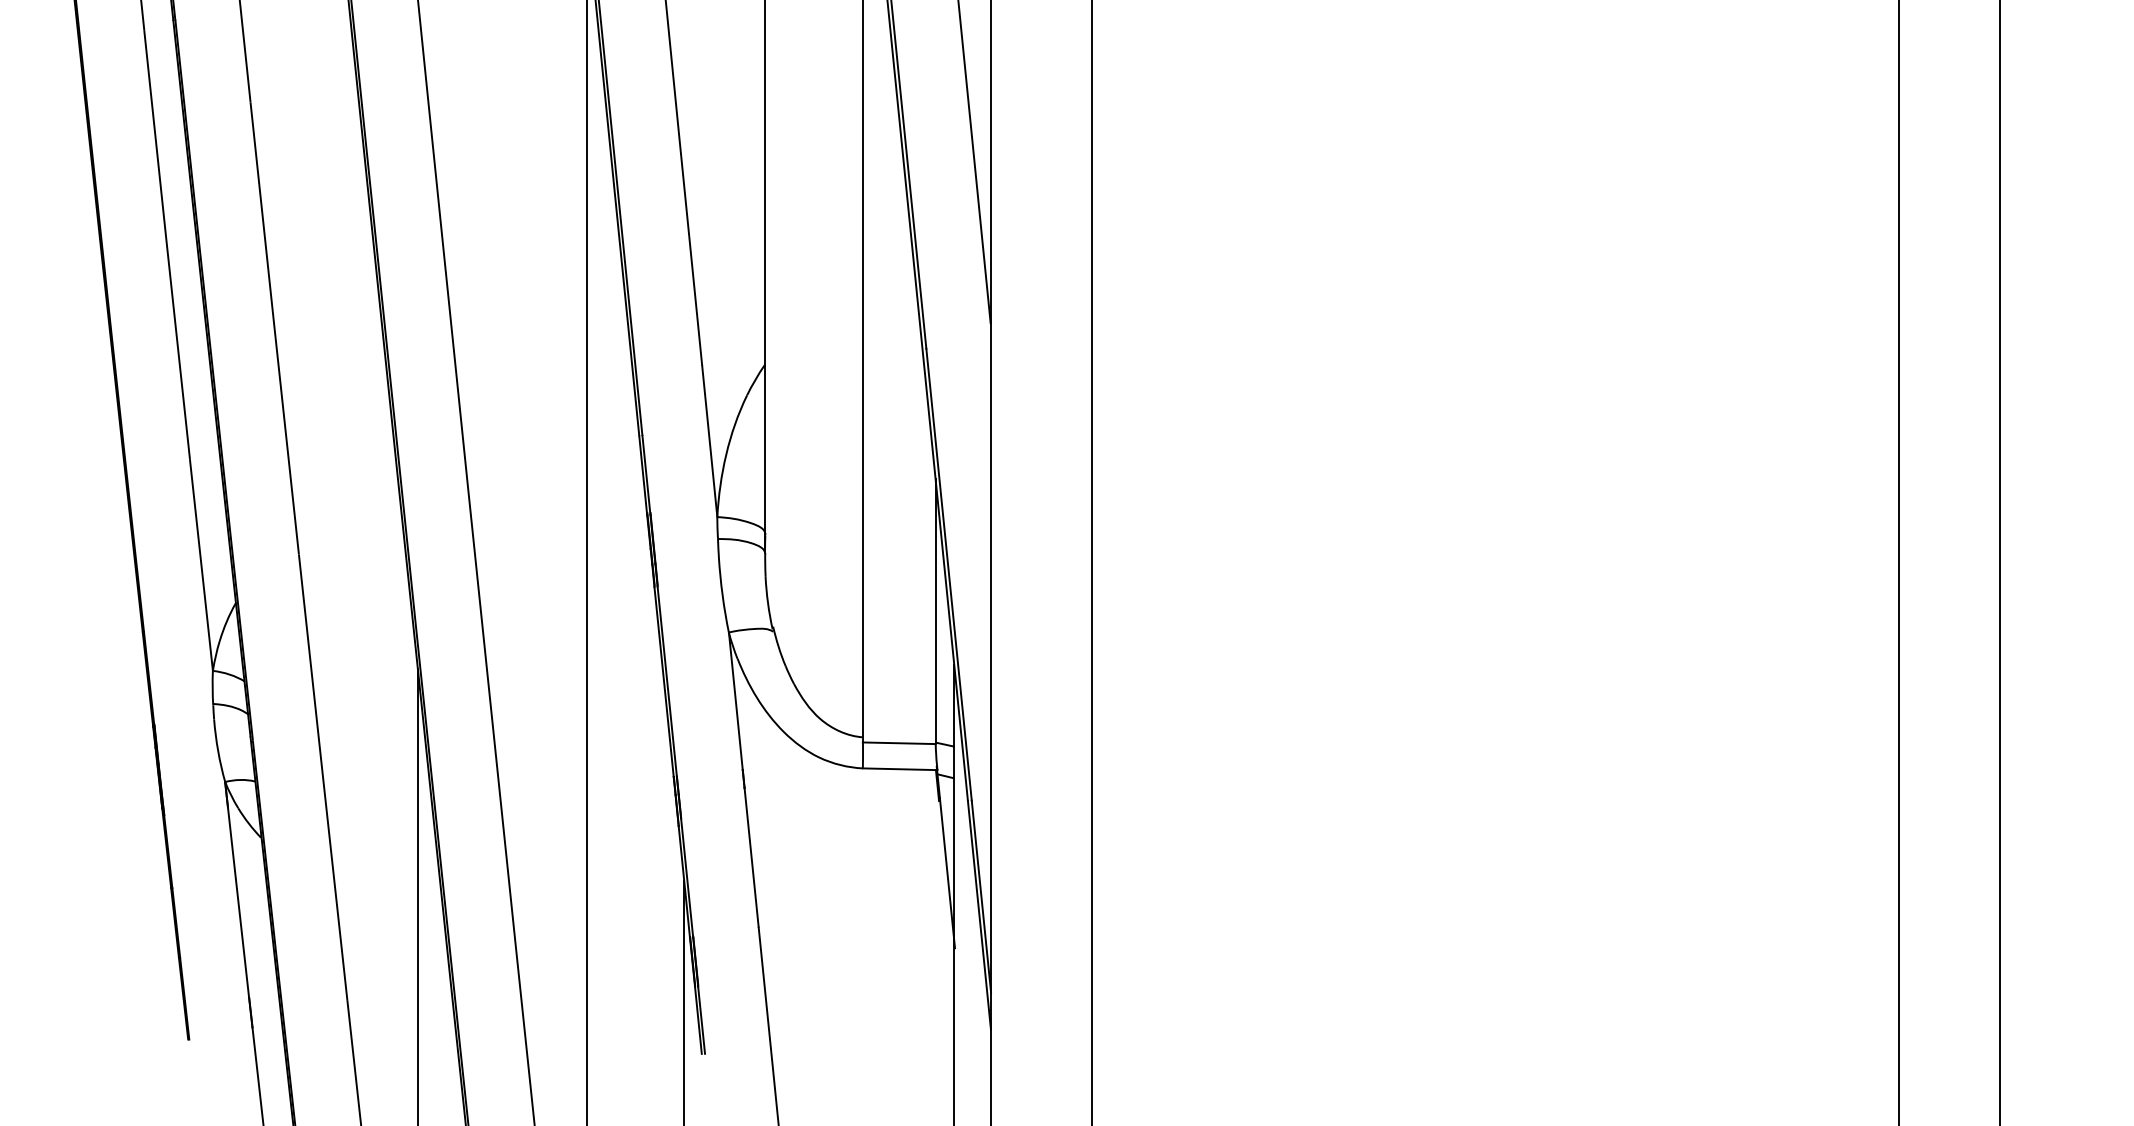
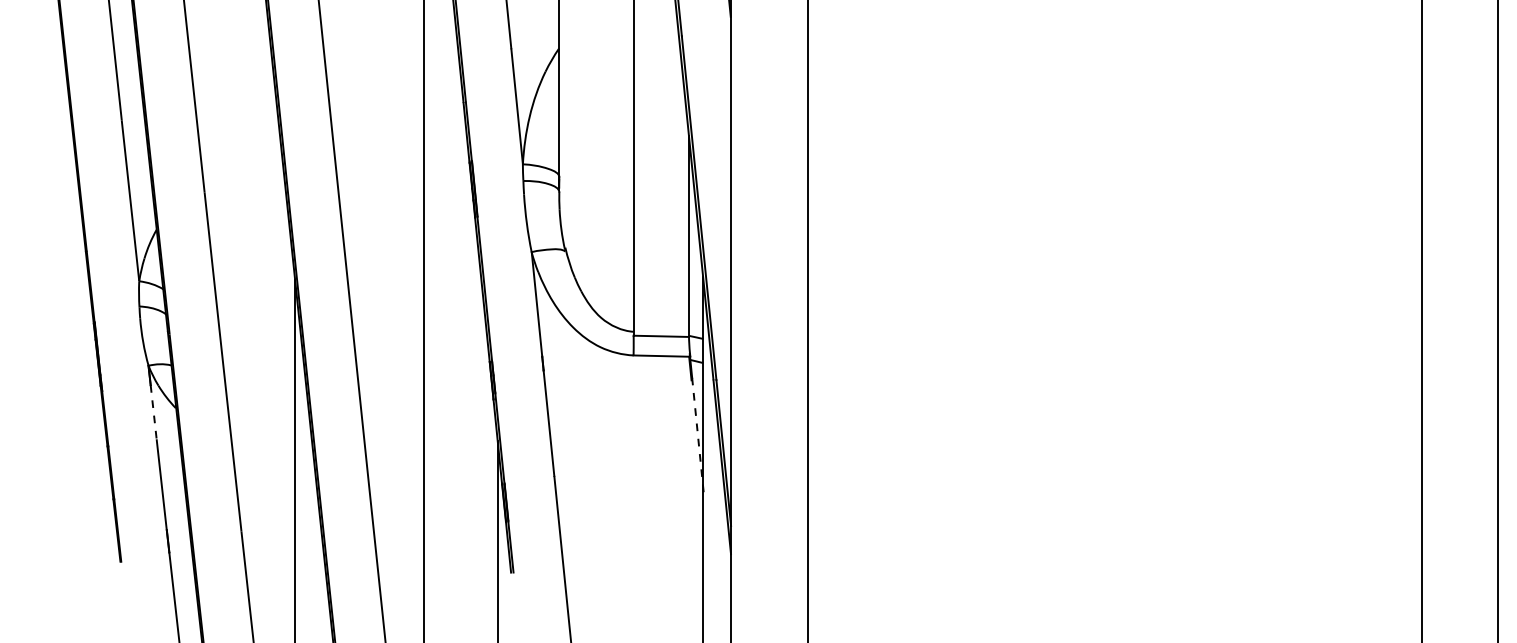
line: (231, 842) -> (153, 411), solid -> dashed
line: (947, 873) -> (697, 435), solid -> dashed

